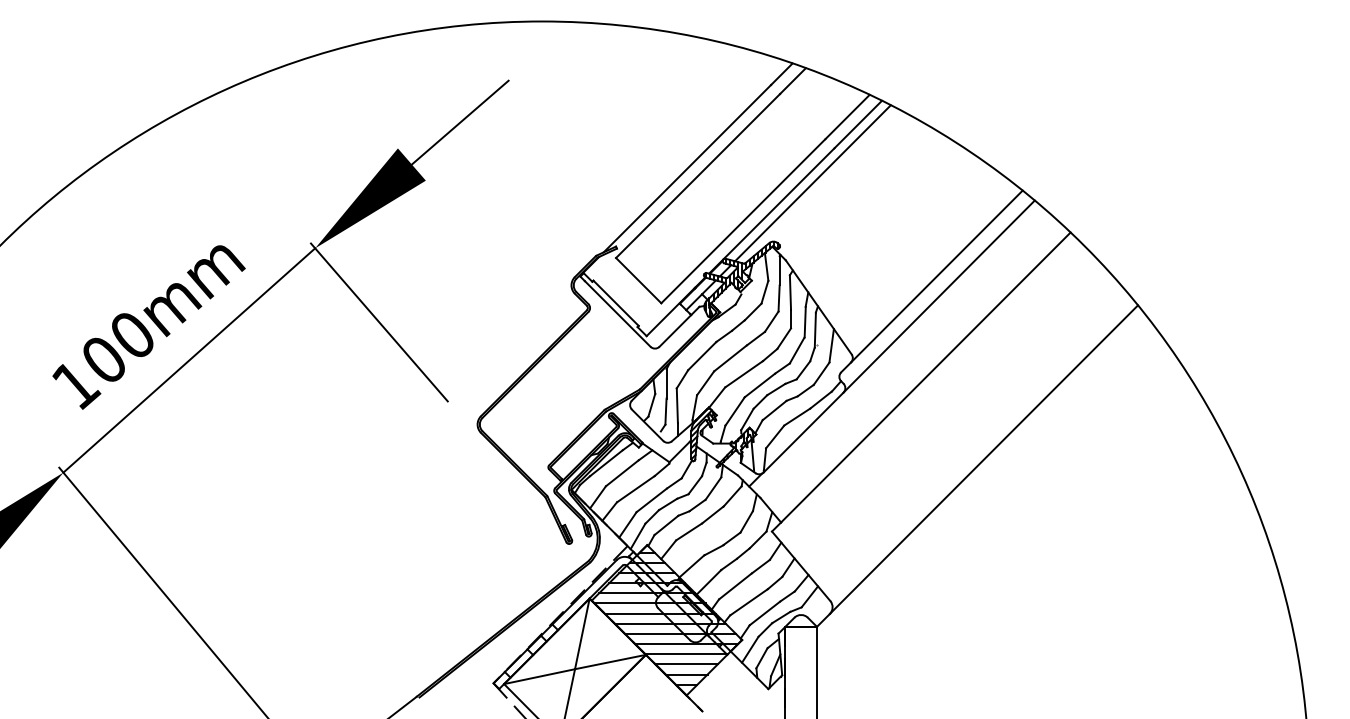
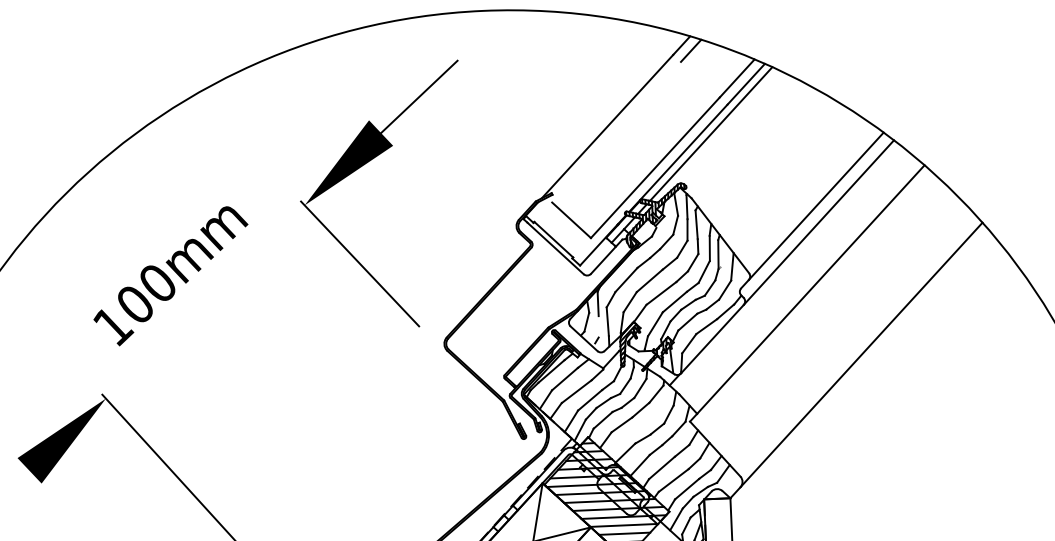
line: (698, 176) -> (616, 132), removed
line: (189, 360) -> (205, 301), removed
line: (665, 411) -> (598, 326), removed

